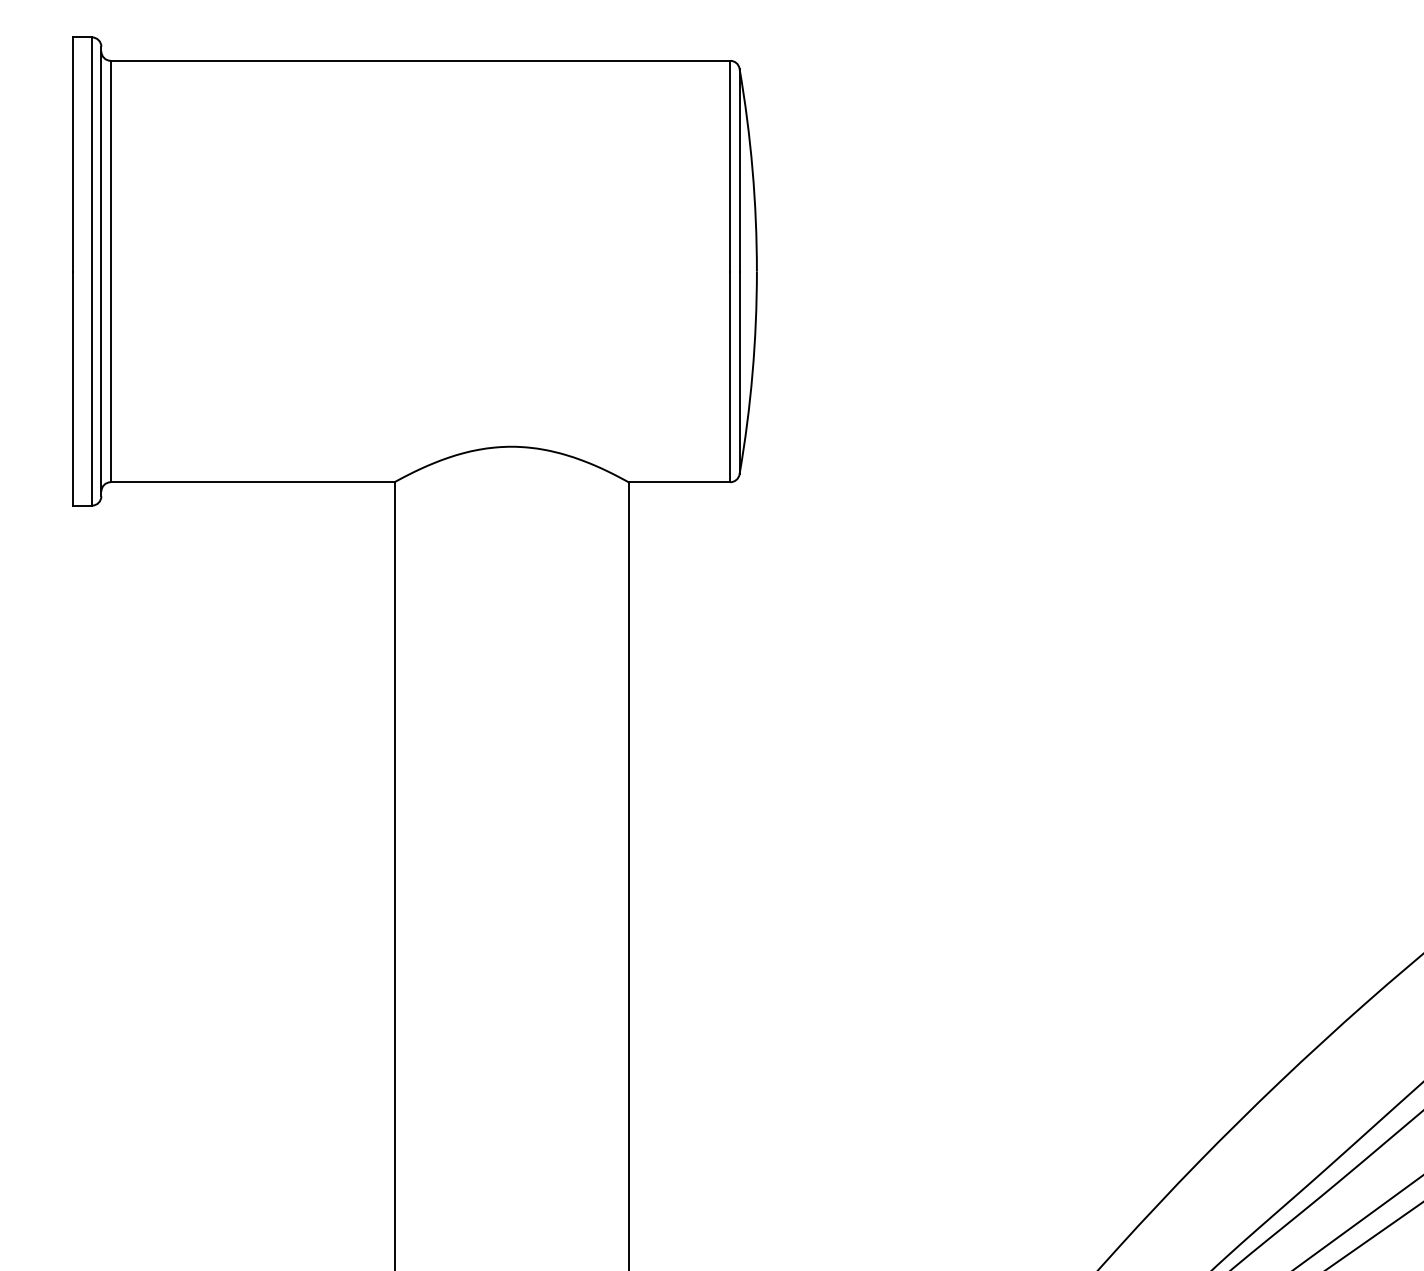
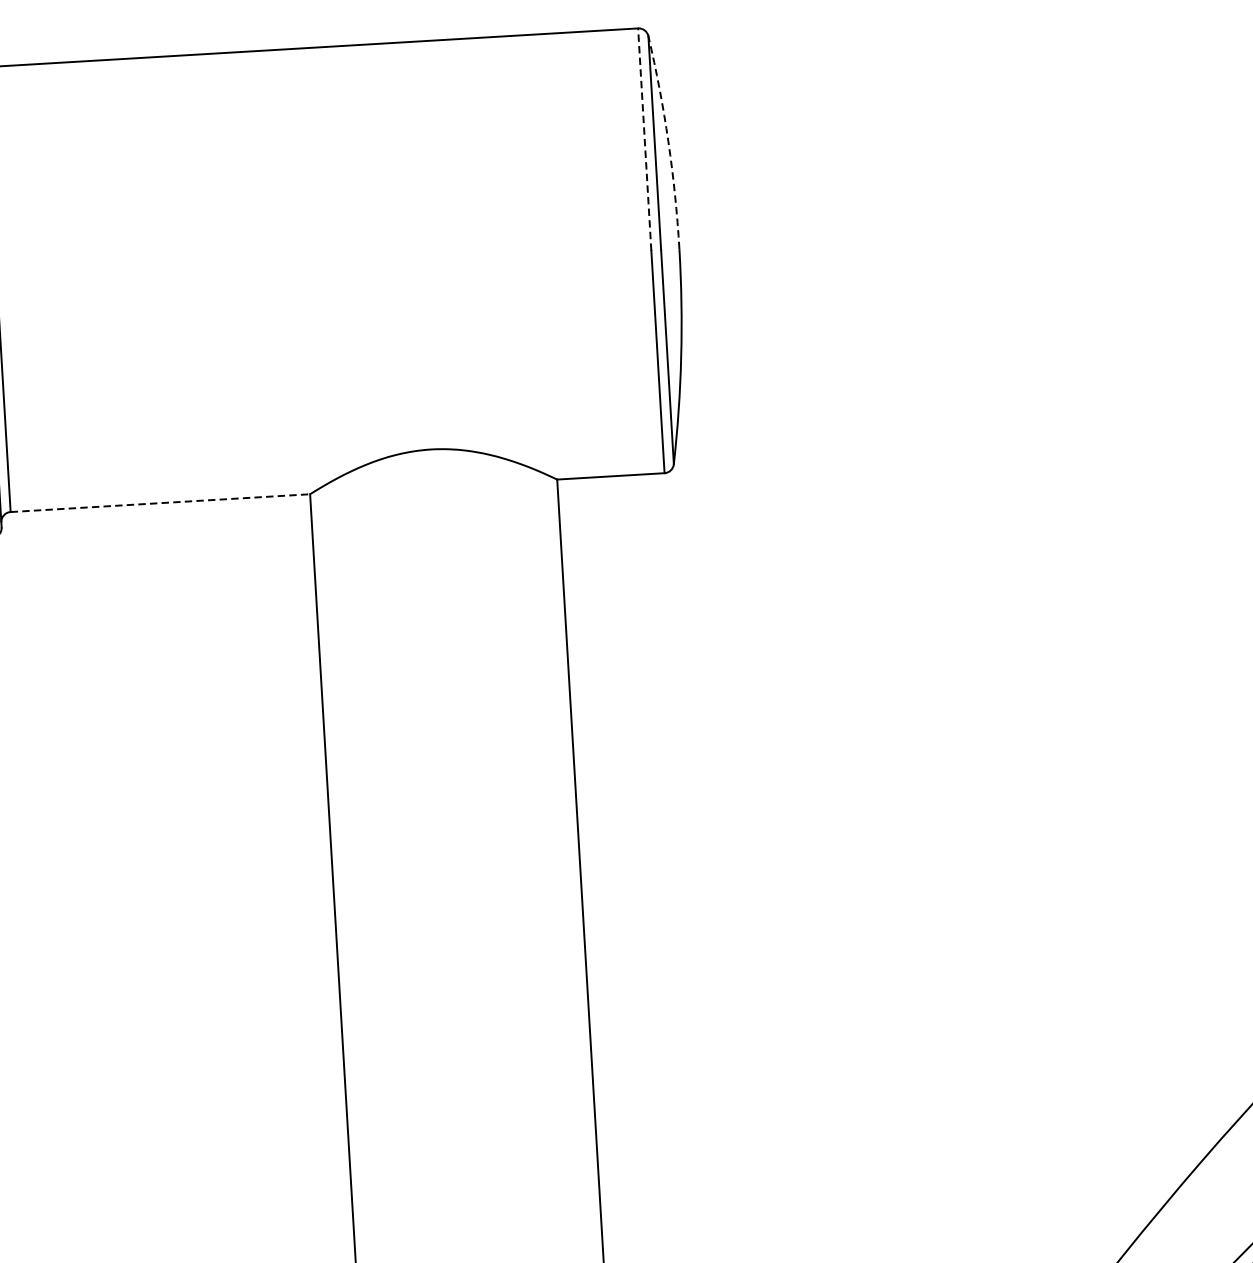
line: (730, 165) -> (644, 138), solid -> dashed
arc: (752, 169) -> (668, 141), solid -> dashed
line: (252, 482) -> (160, 503), solid -> dashed

